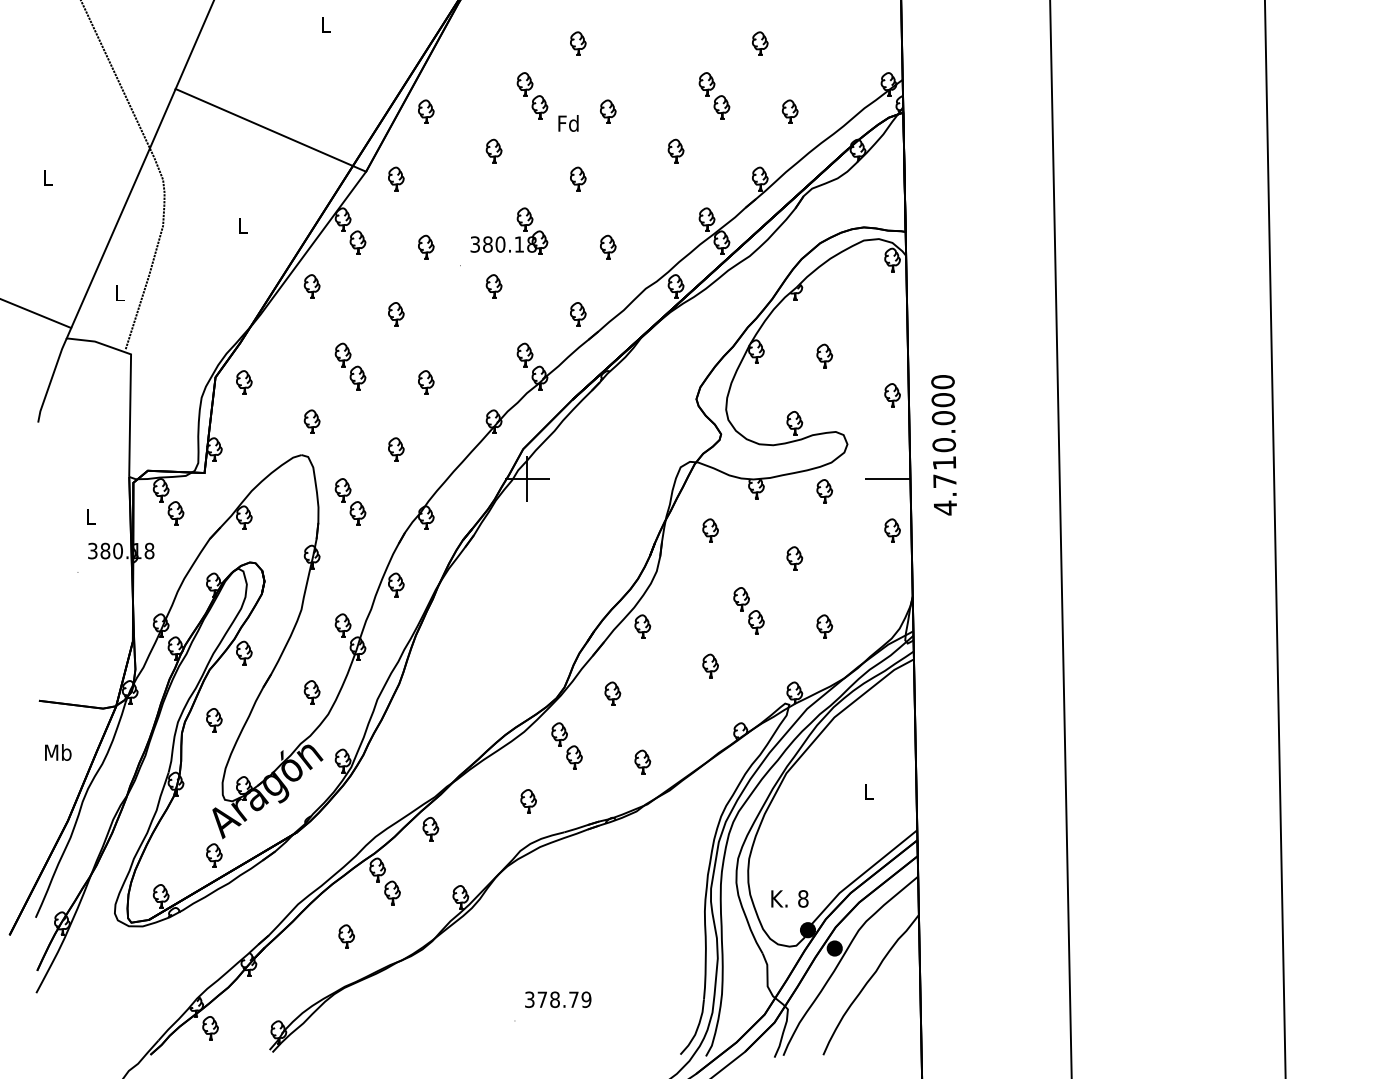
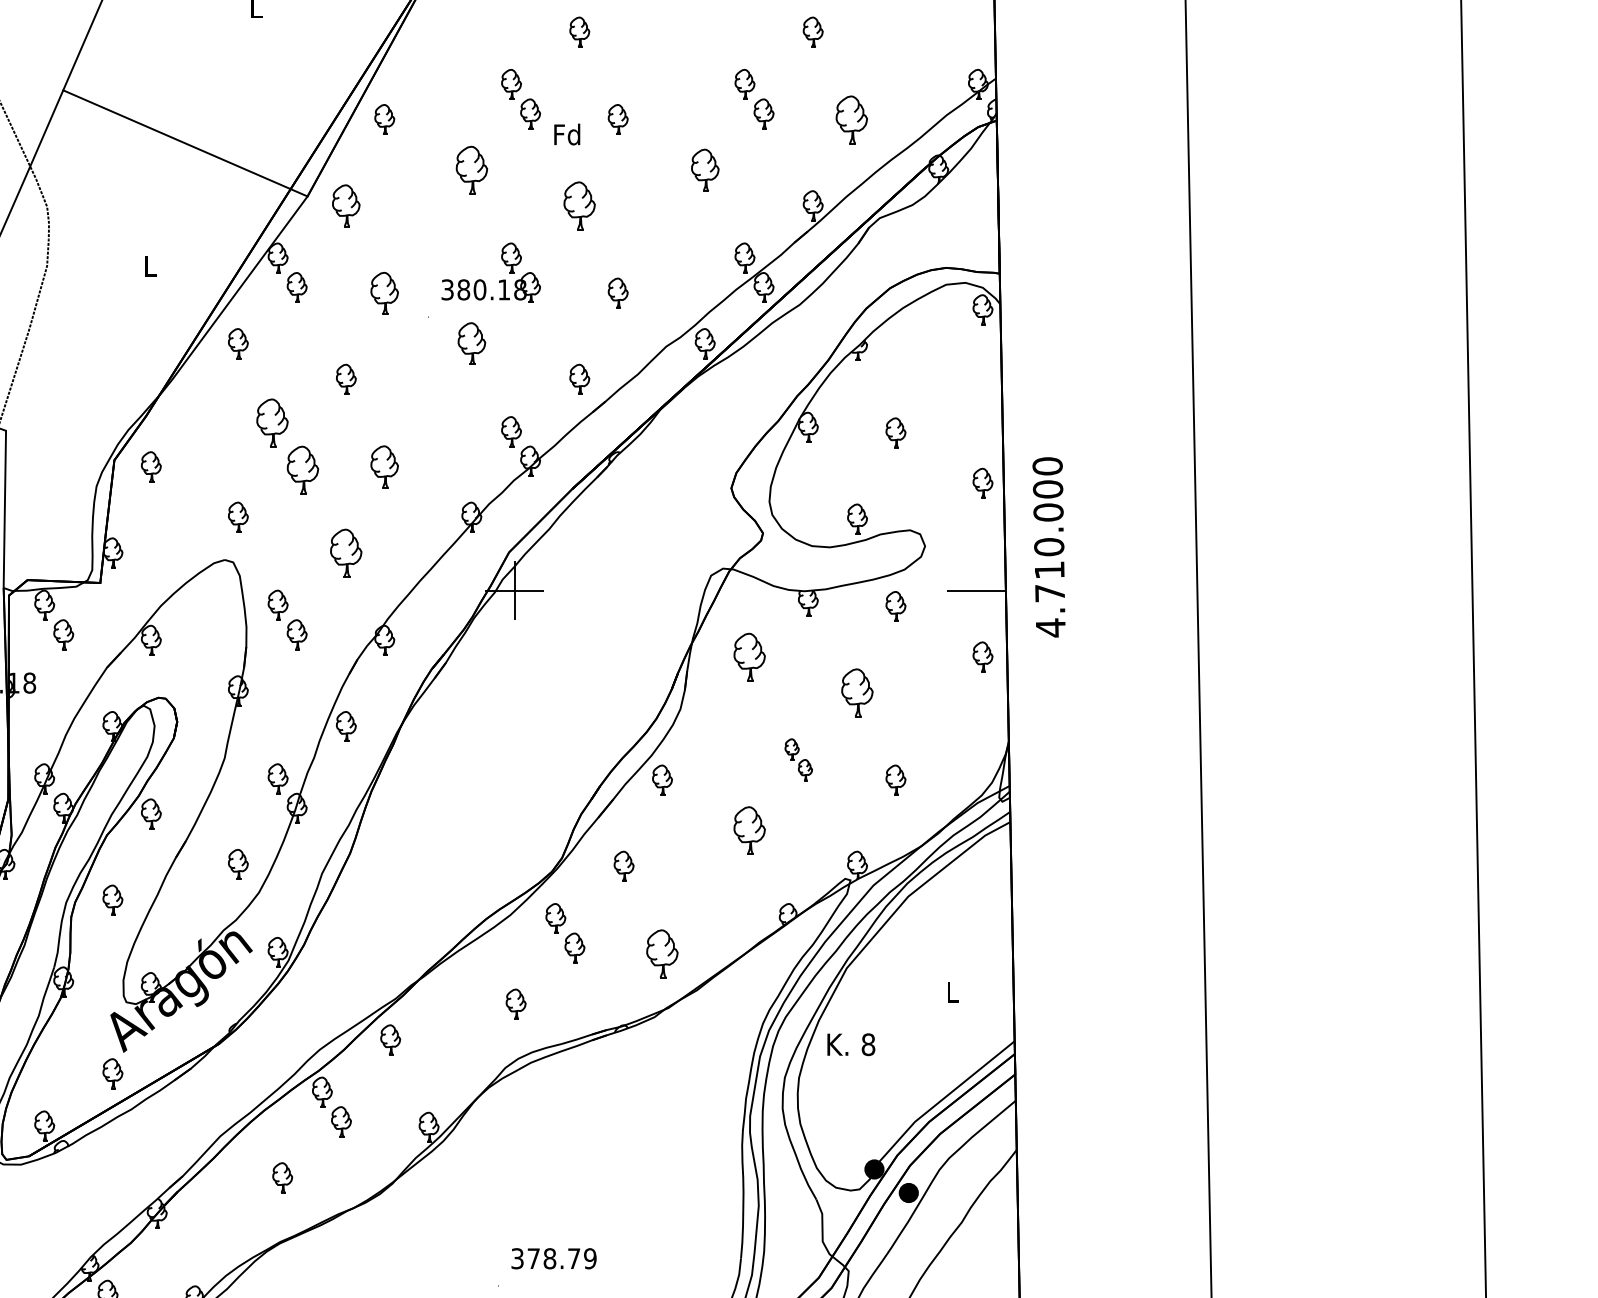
part: (789, 111) -> (850, 119), size x1.6
part: (493, 150) -> (471, 169), size x1.6
part: (675, 150) -> (704, 169), size x1.4
part: (396, 178) -> (346, 205), size x1.4
part: (578, 178) -> (580, 205), size x1.6
part: (426, 246) -> (385, 292), size x1.4
part: (493, 286) -> (471, 343), size x1.4
part: (350, 366) -> (287, 446), size x1.6
part: (426, 382) -> (385, 466), size x1.4
part: (396, 449) -> (346, 552), size x1.6
part: (710, 530) -> (749, 656), size x1.6
part: (794, 558) -> (857, 692), size x1.6
part: (748, 610) -> (798, 759), size x0.7
part: (710, 665) -> (749, 829), size x1.6
part: (642, 761) -> (662, 953), size x1.6
text: (789, 898) -> (850, 1044), moved

